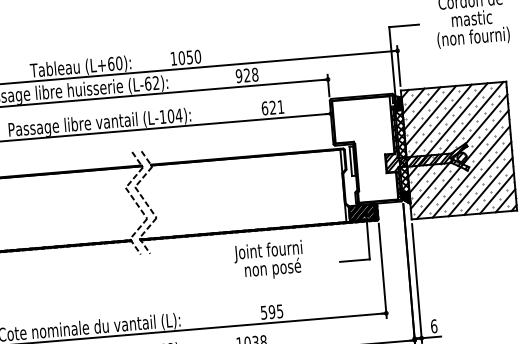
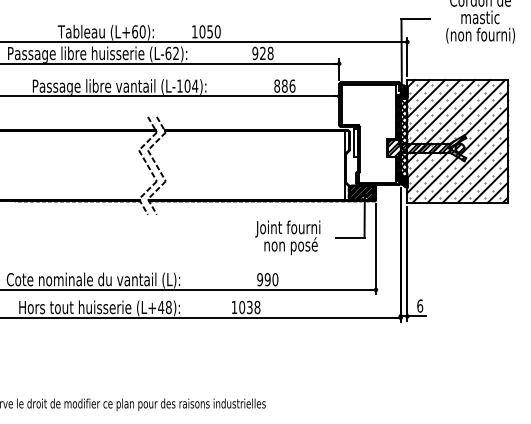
text: (272, 107) -> (284, 85), 621 -> 886
text: (268, 260) -> (287, 237), moved
text: (271, 311) -> (267, 279), 595 -> 990

